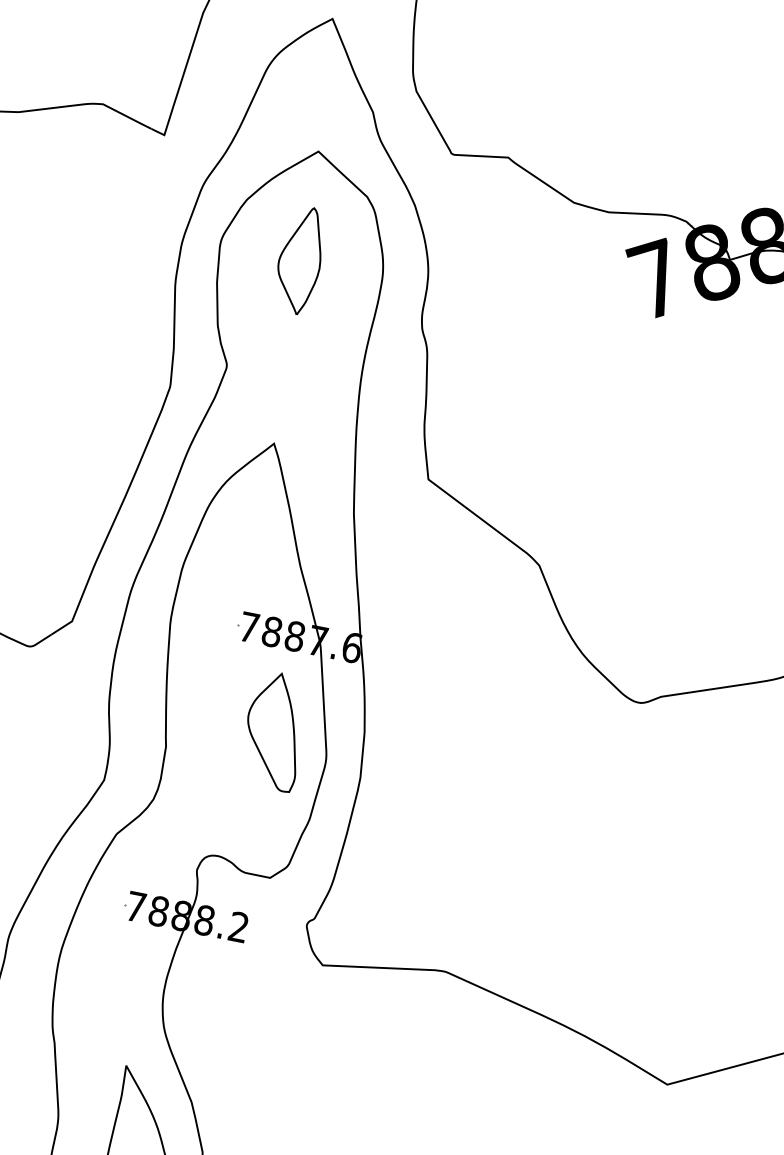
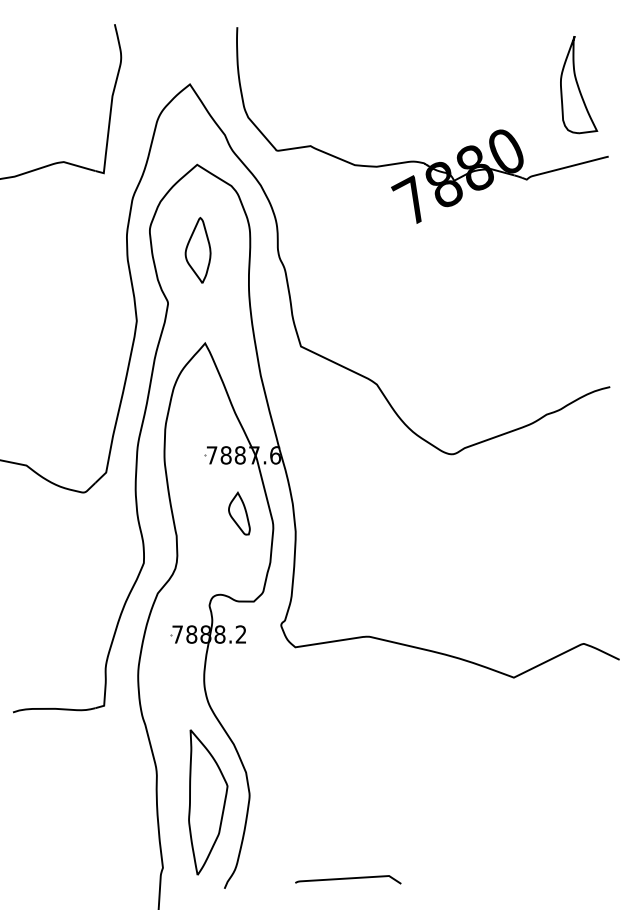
part: (299, 260) -> (197, 250), moved
part: (275, 730) -> (239, 513), size x0.6

